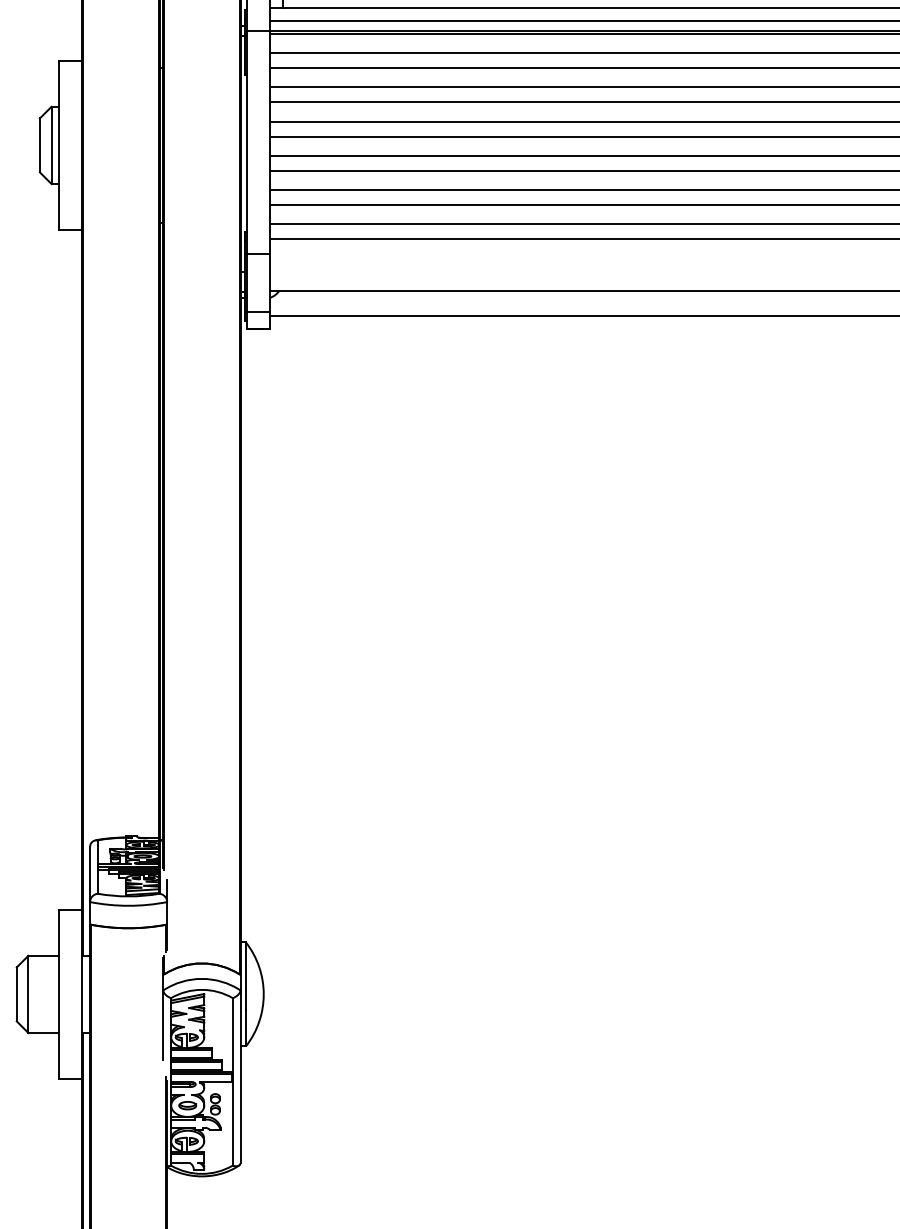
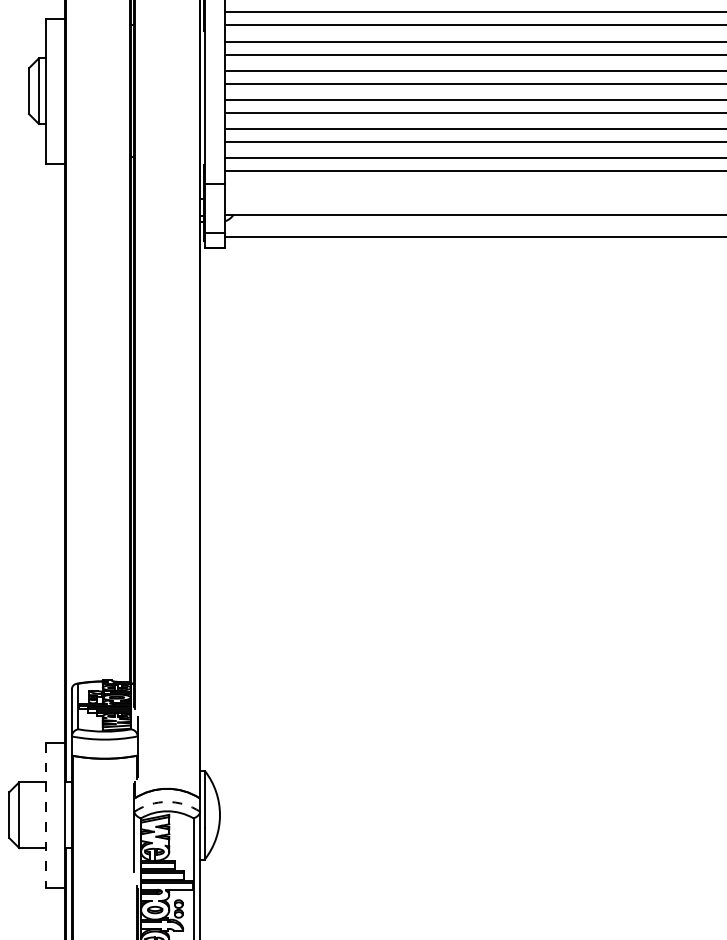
arc: (201, 978) -> (166, 801), solid -> dashed
line: (59, 994) -> (45, 815), solid -> dashed

